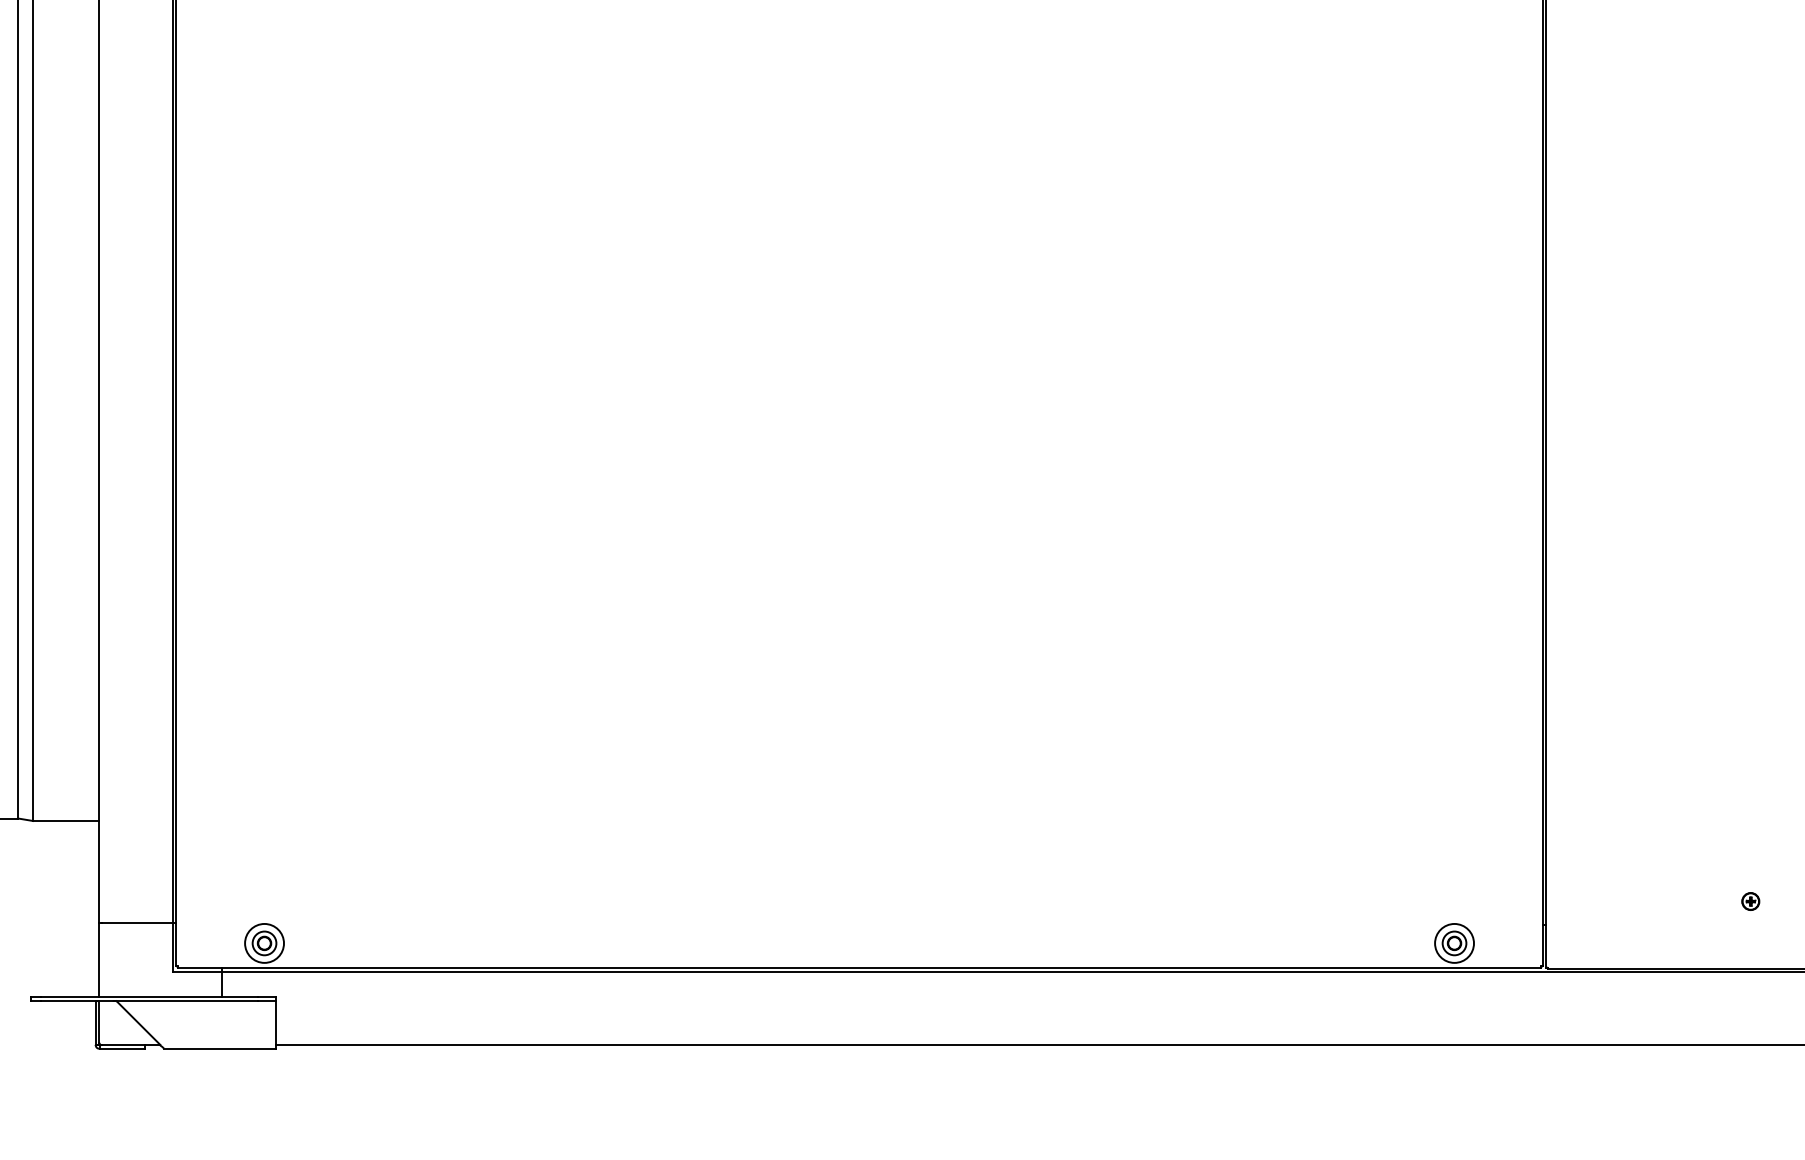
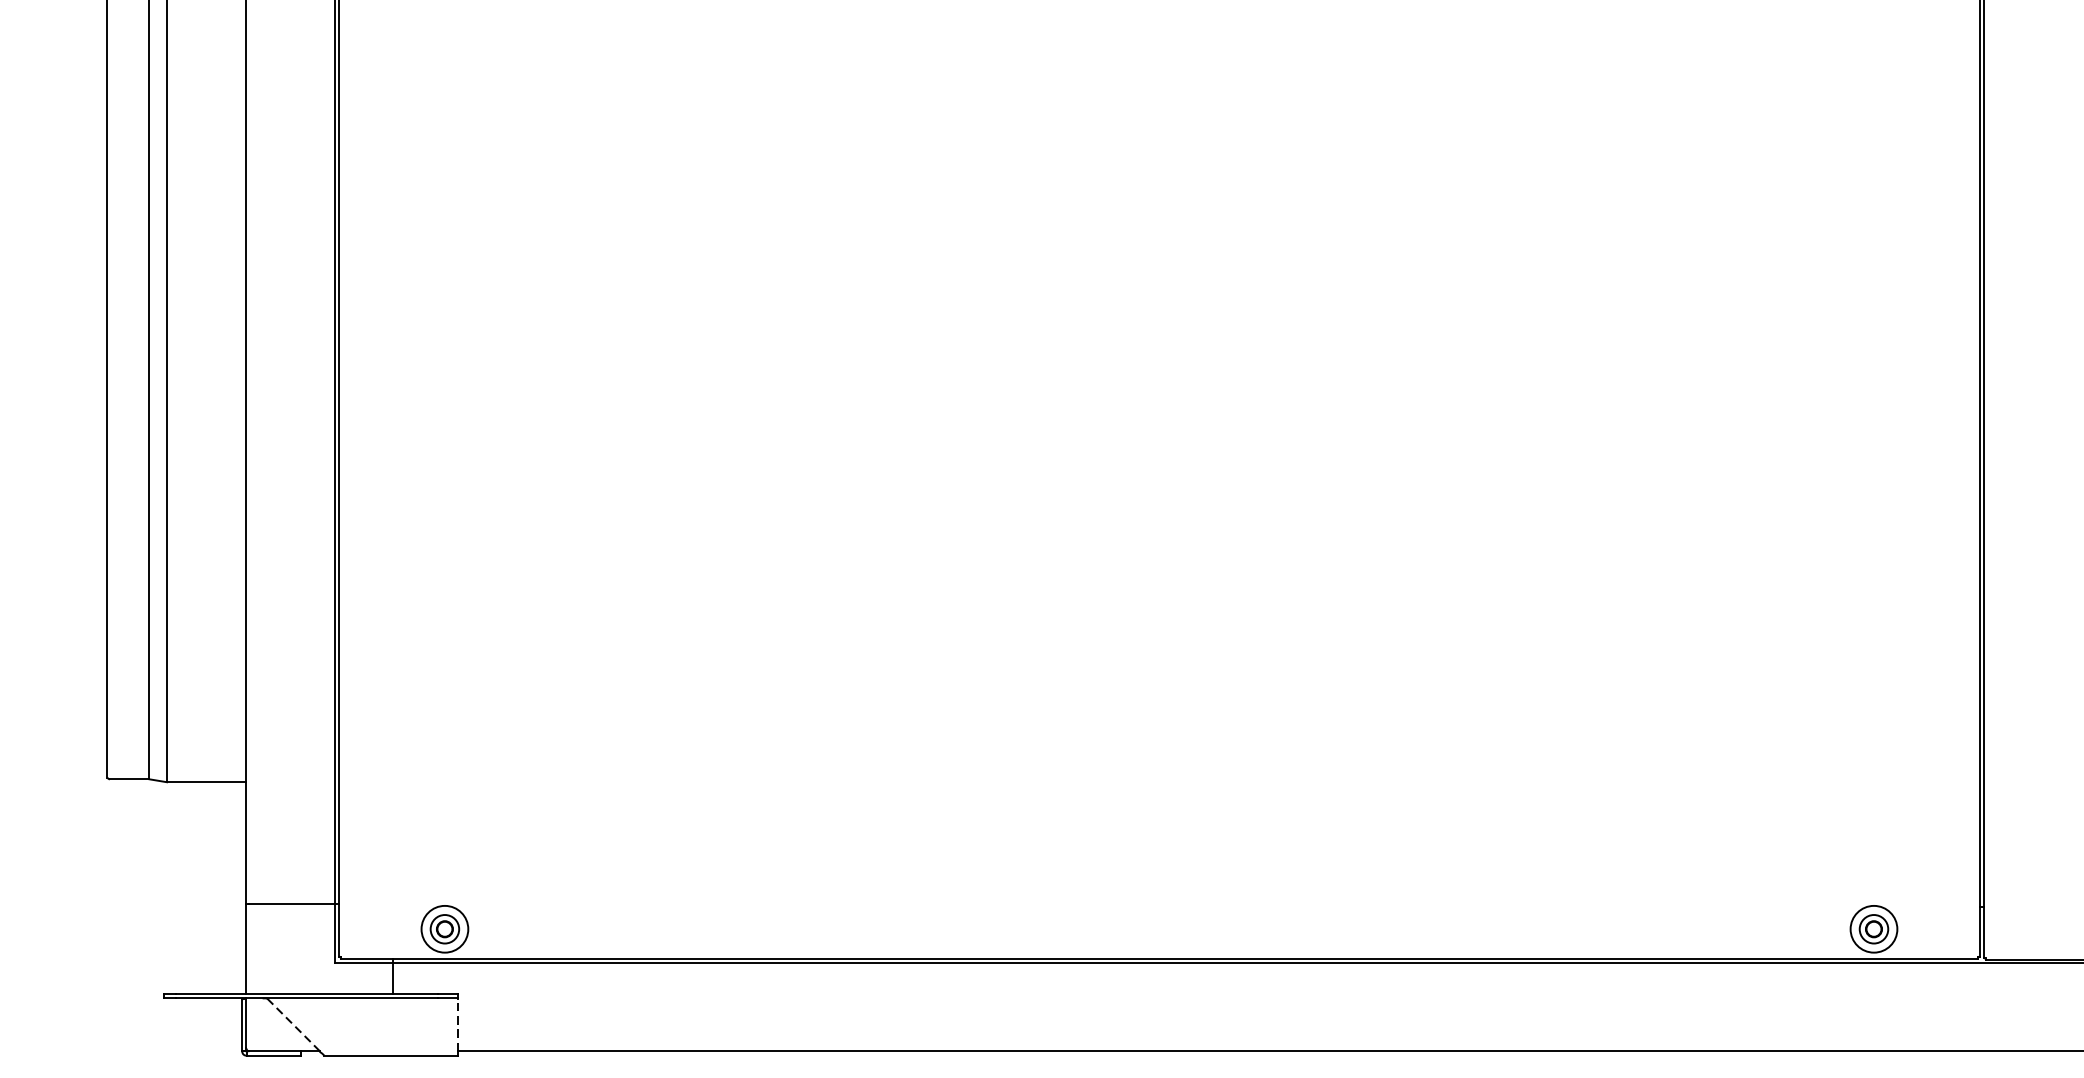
line: (138, 1023) -> (293, 1025), solid -> dashed
line: (275, 1023) -> (458, 1025), solid -> dashed

